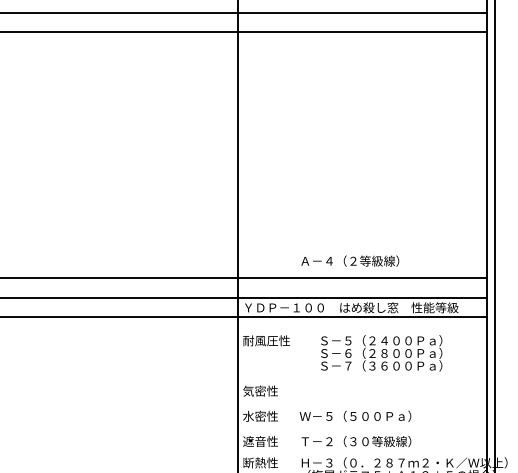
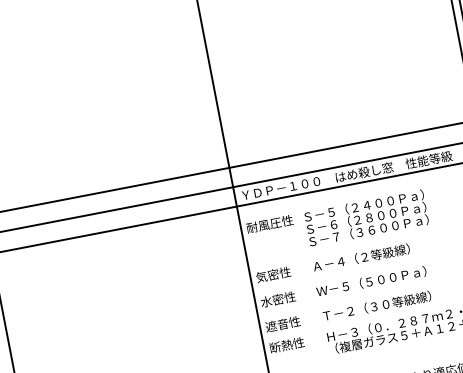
text: (350, 260) -> (361, 257), moved
text: (381, 353) -> (366, 218), moved

